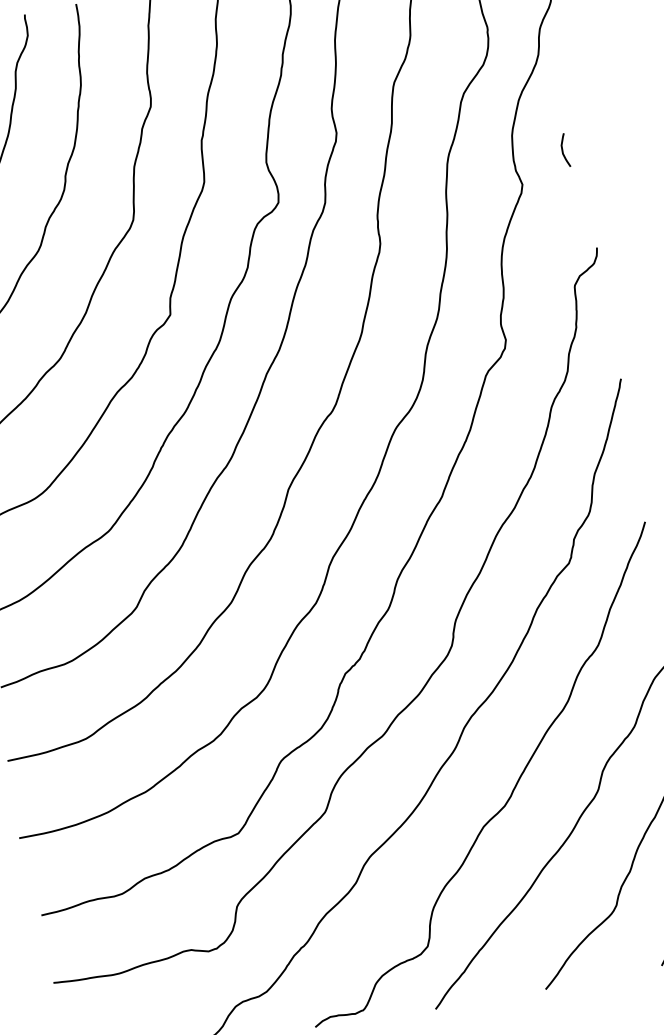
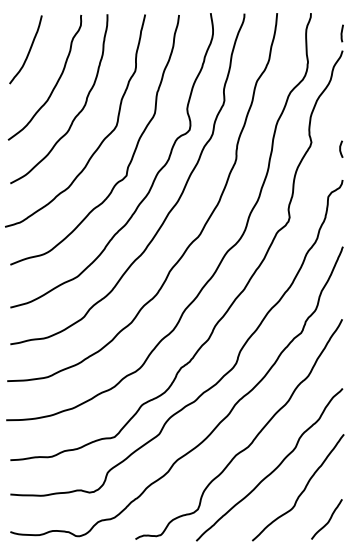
curve: (564, 148) -> (341, 148), moved

